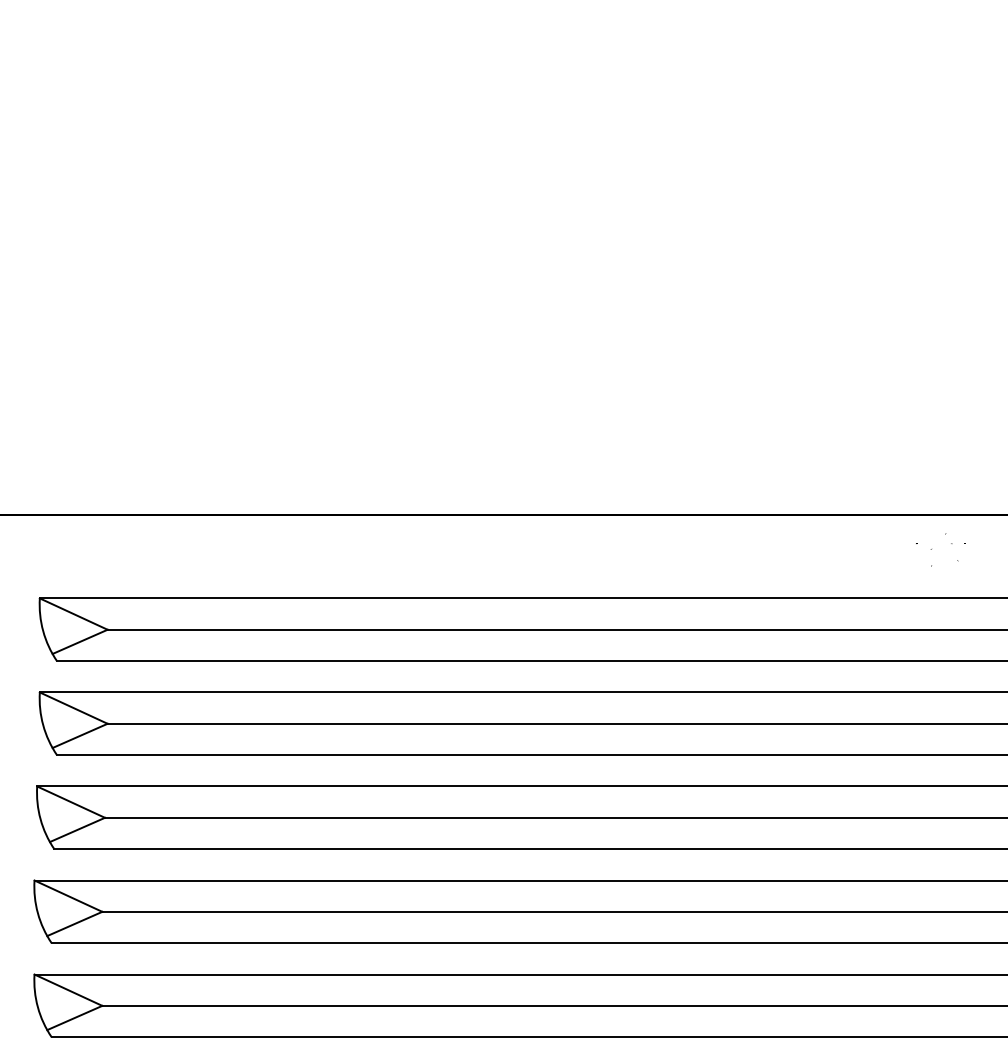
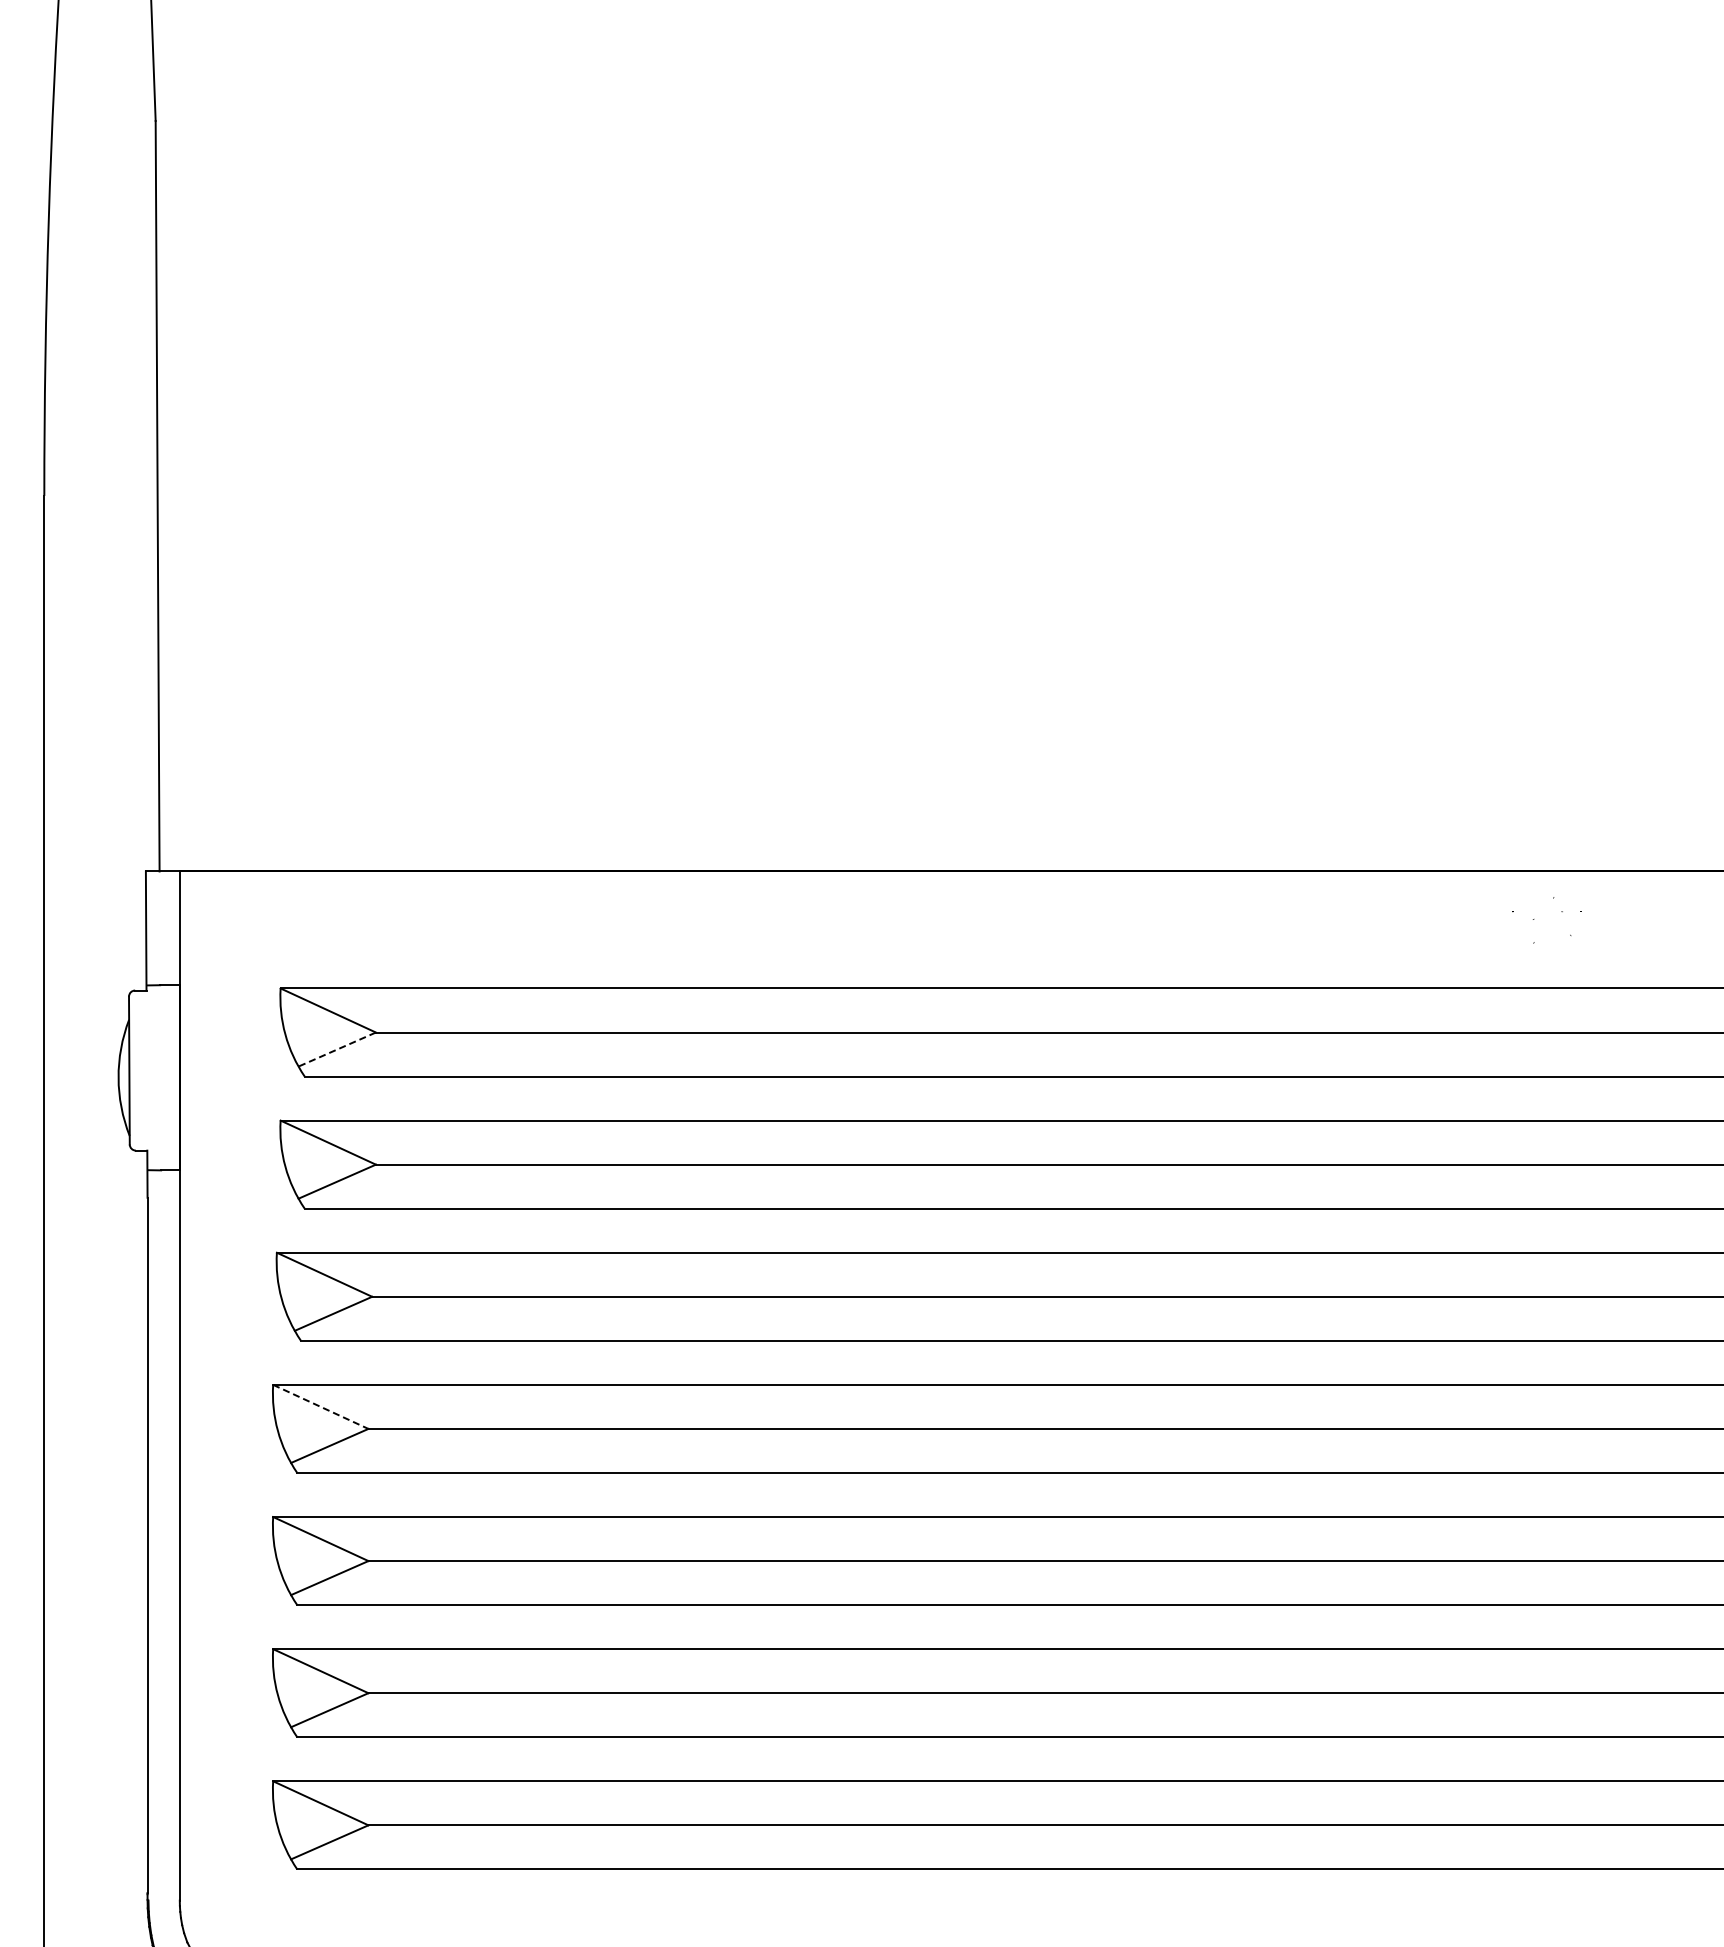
line: (79, 641) -> (336, 1049), solid -> dashed
line: (68, 896) -> (321, 1407), solid -> dashed

